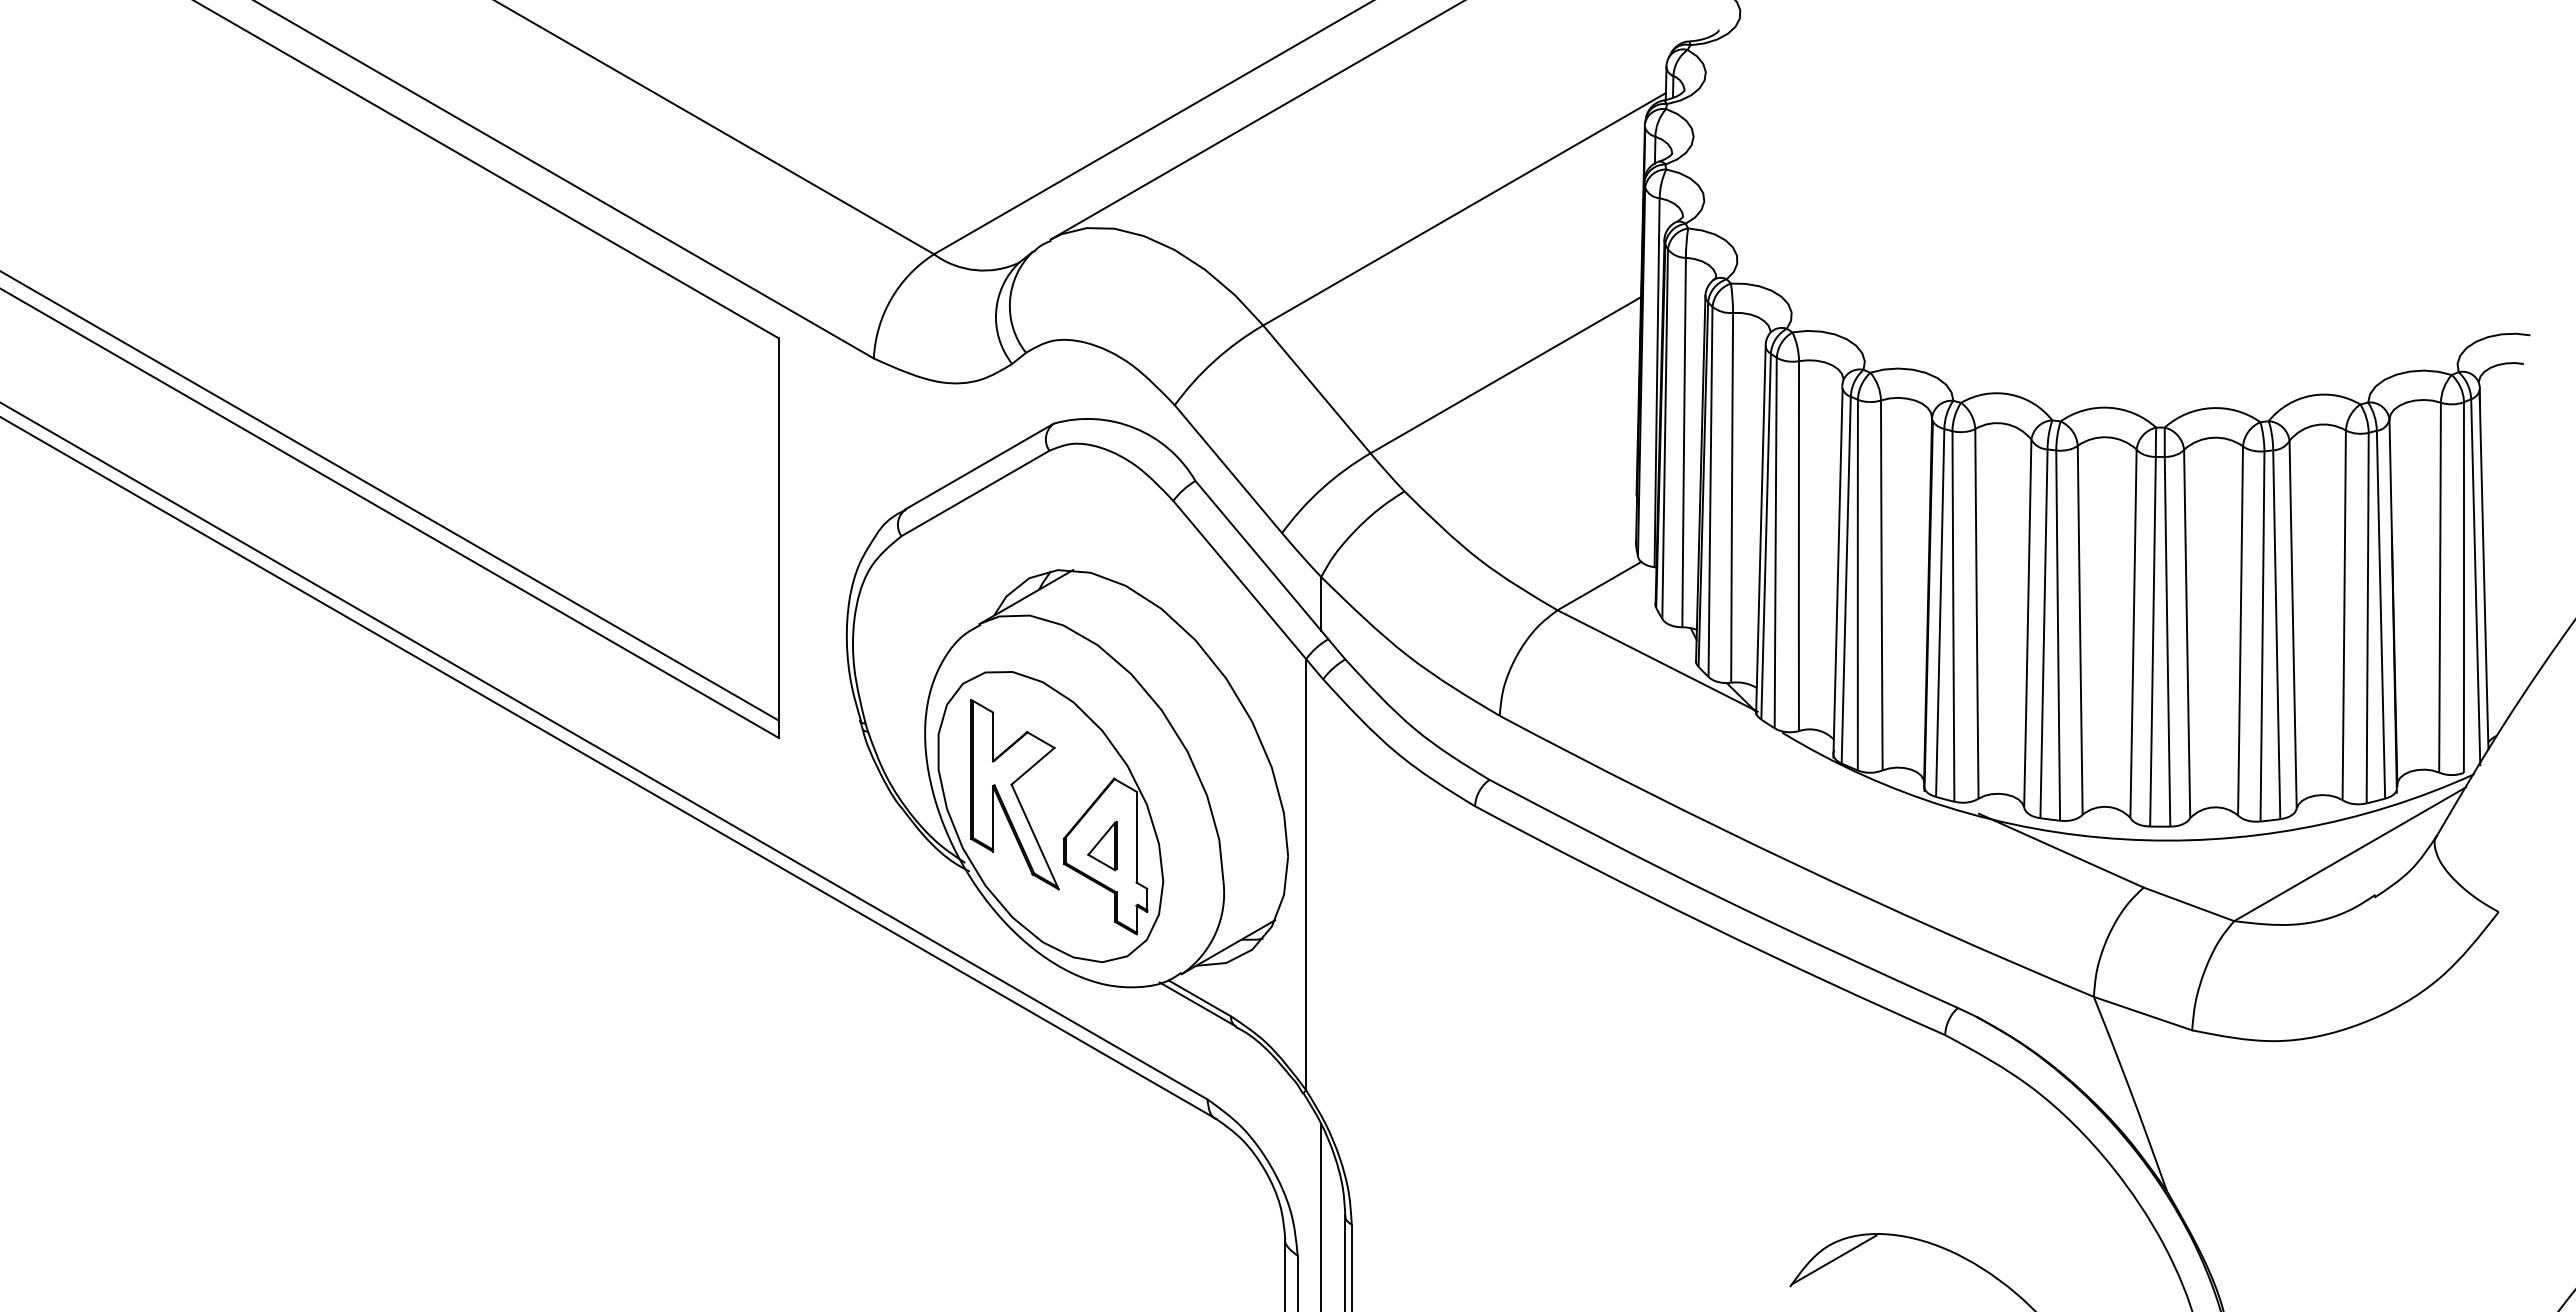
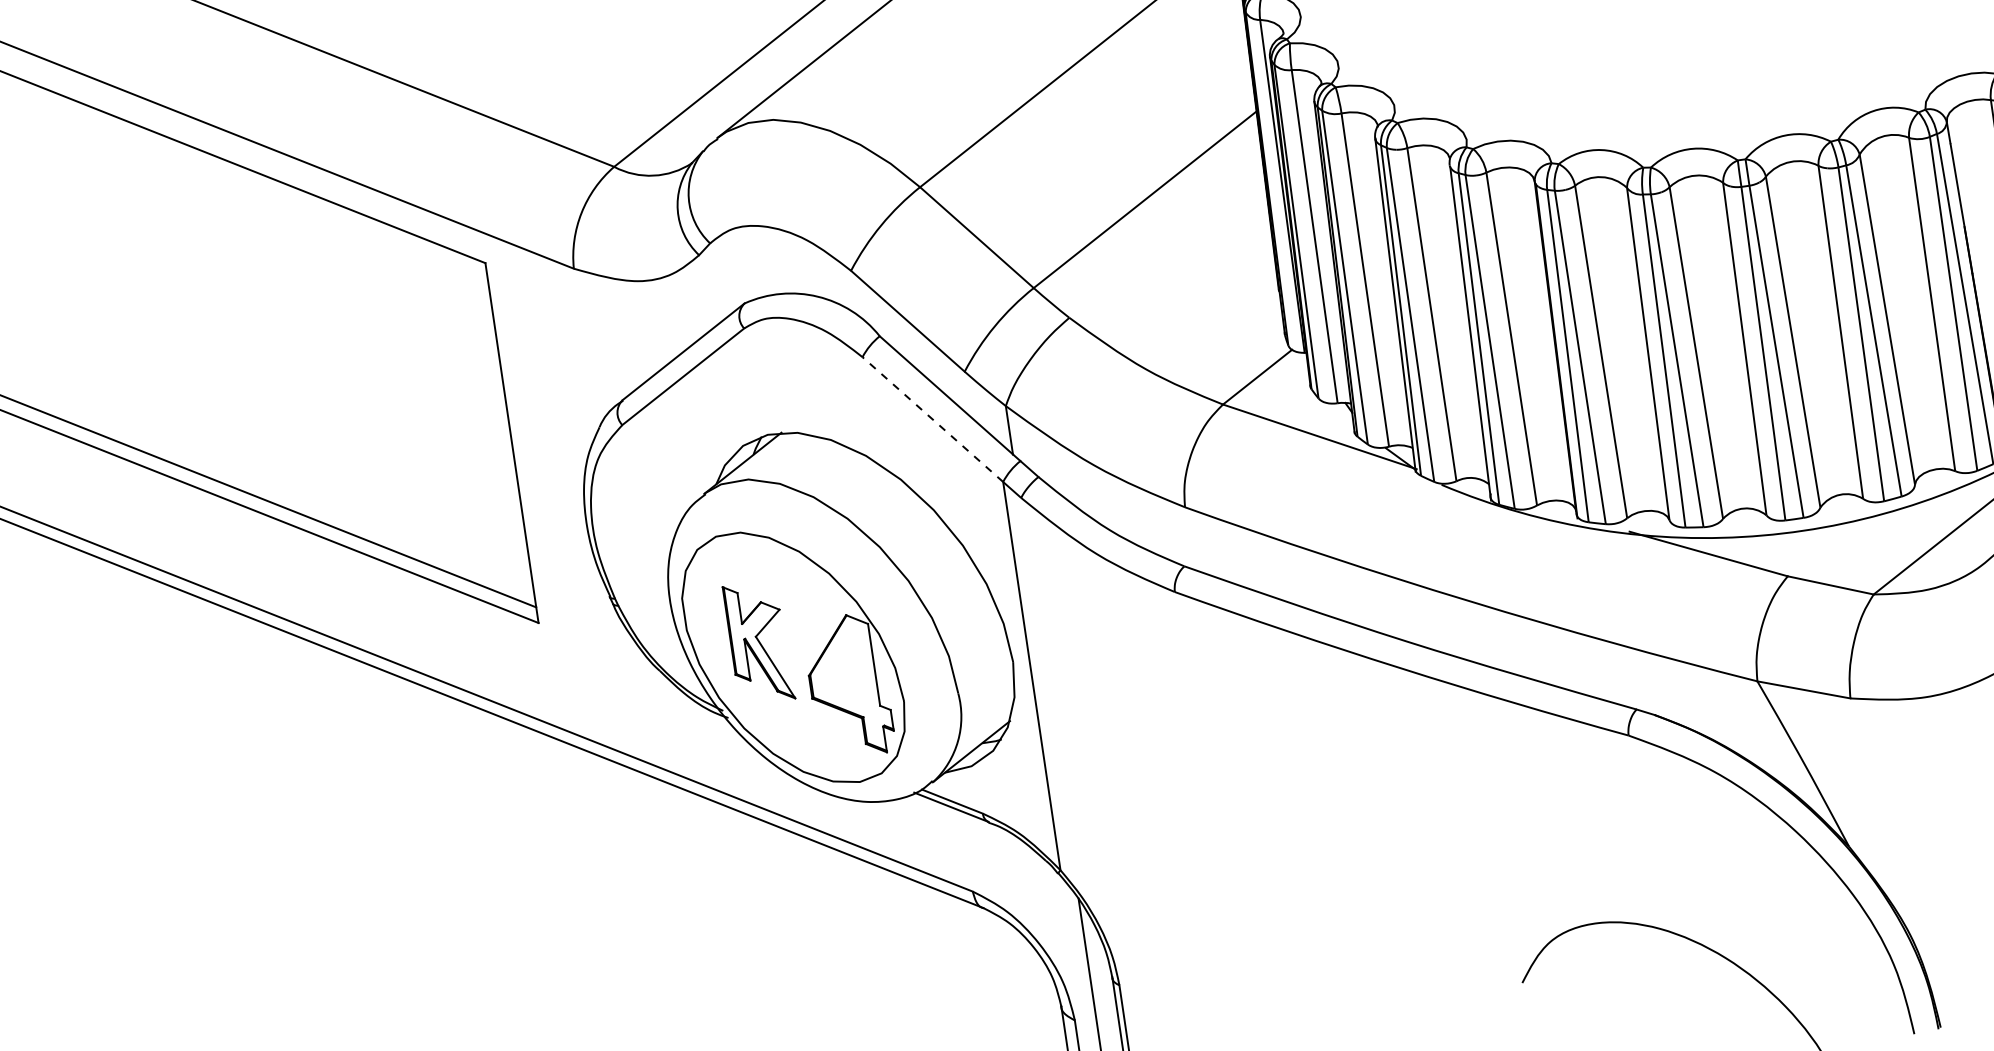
line: (1239, 579) -> (932, 419), solid -> dashed
part: (1014, 794) -> (758, 642), size x0.7
part: (1102, 845) -> (844, 676), removed
line: (1833, 1259) -> (1557, 952), removed

